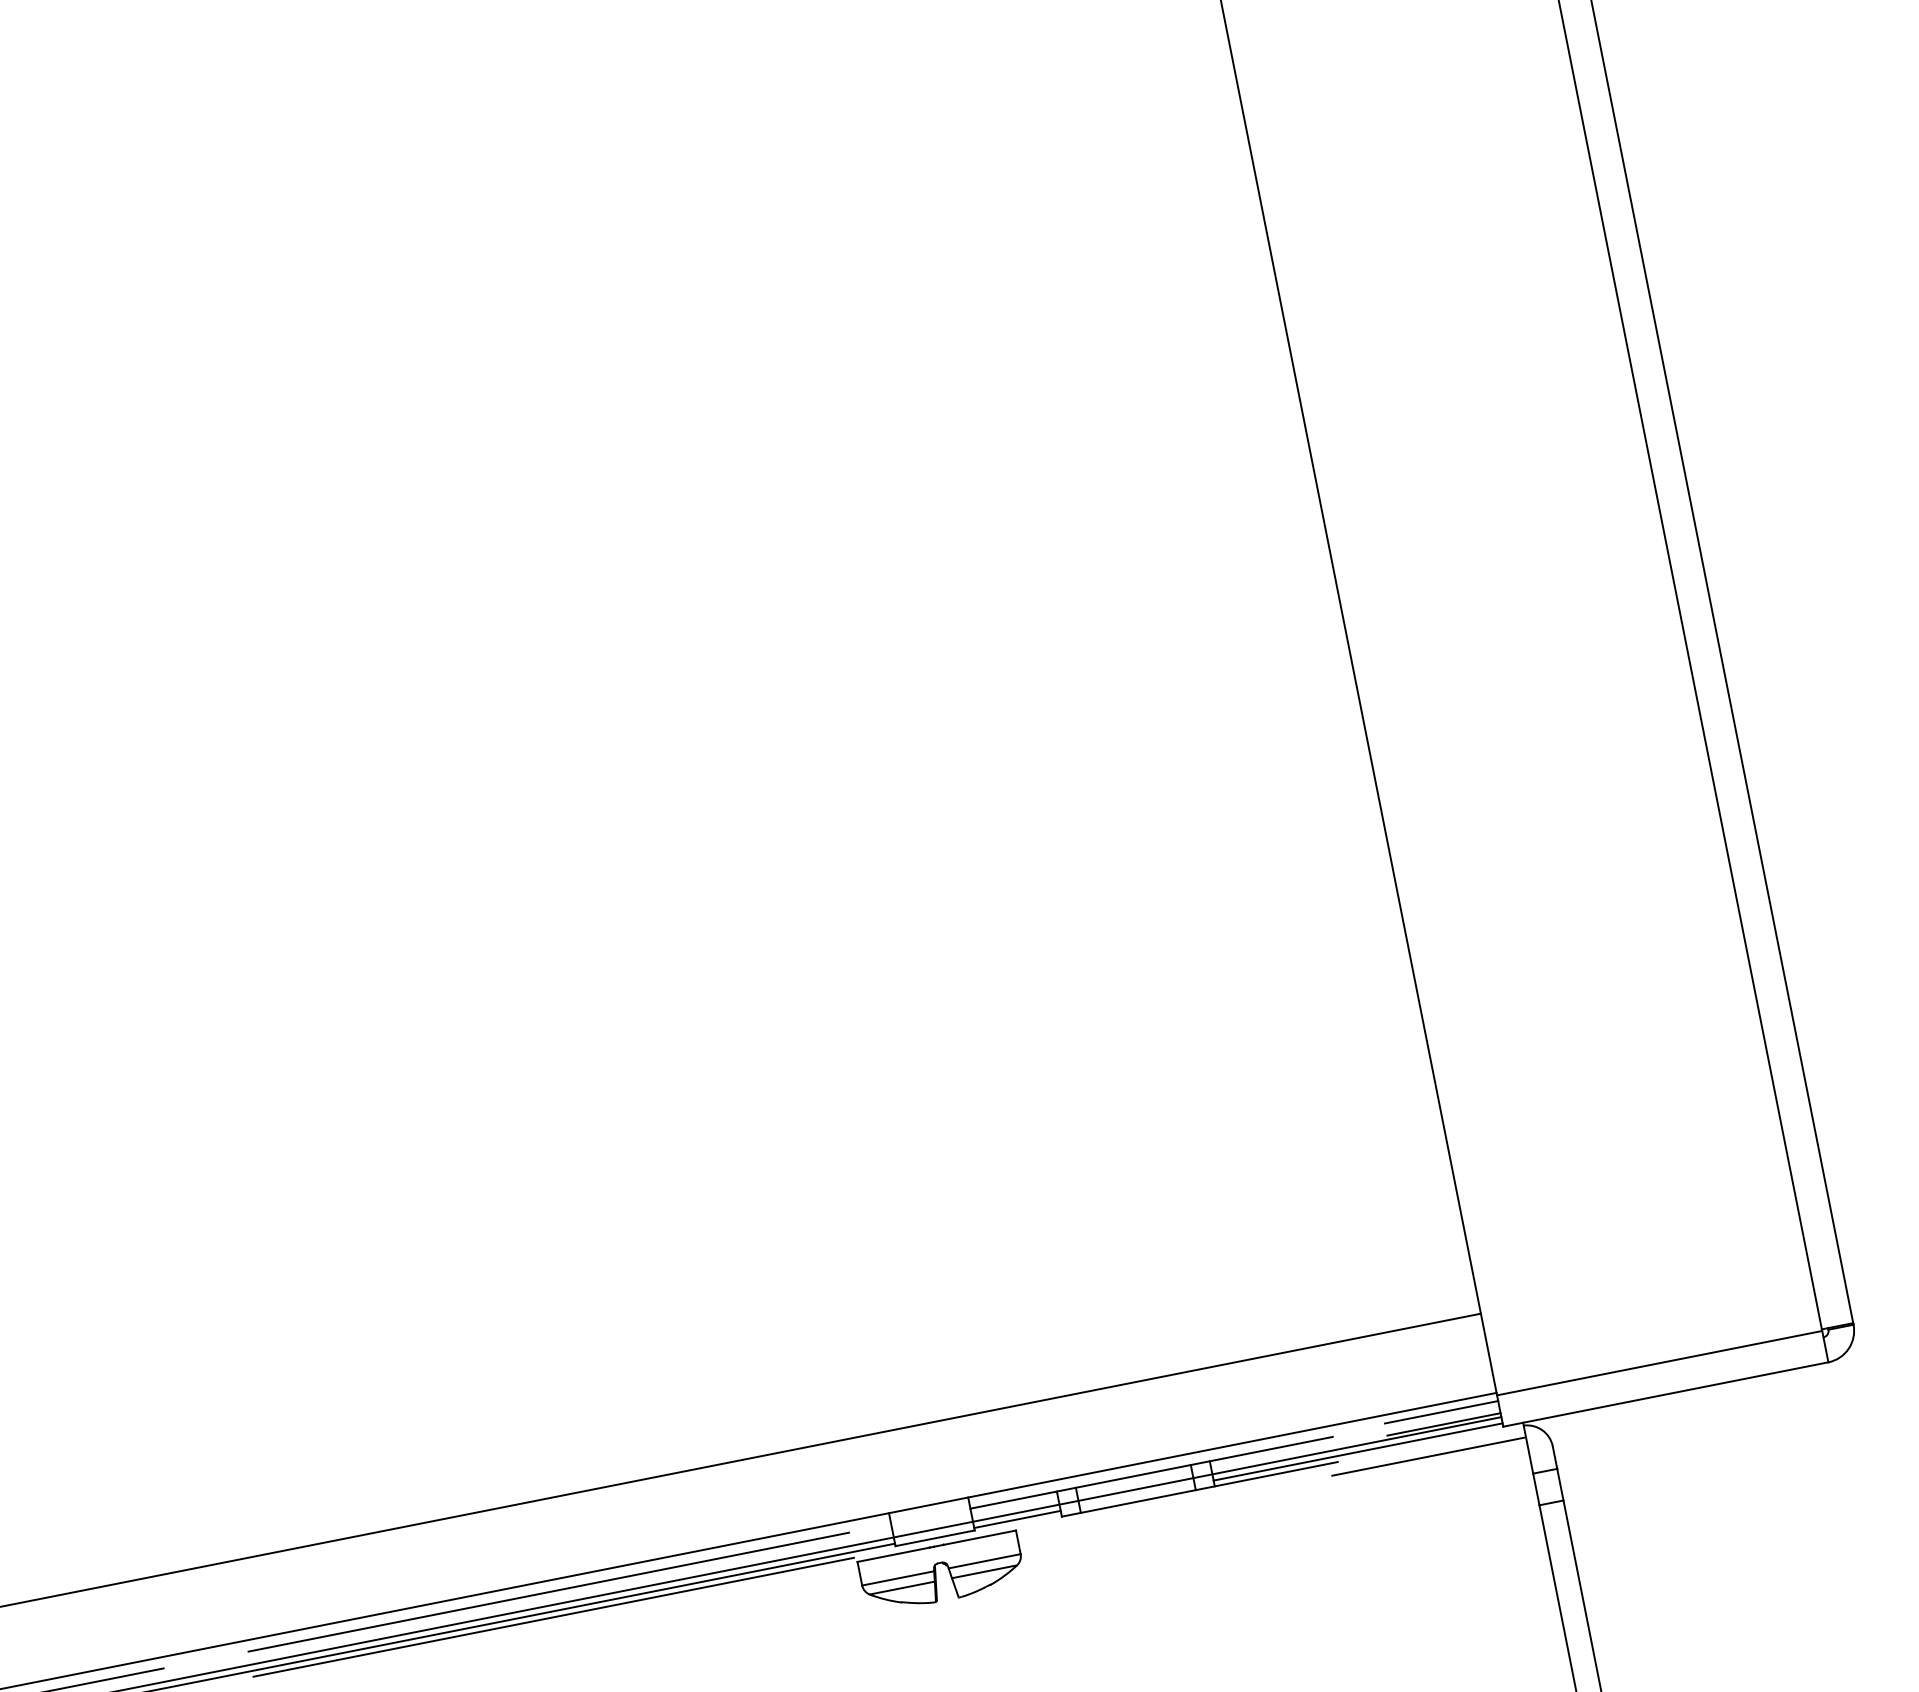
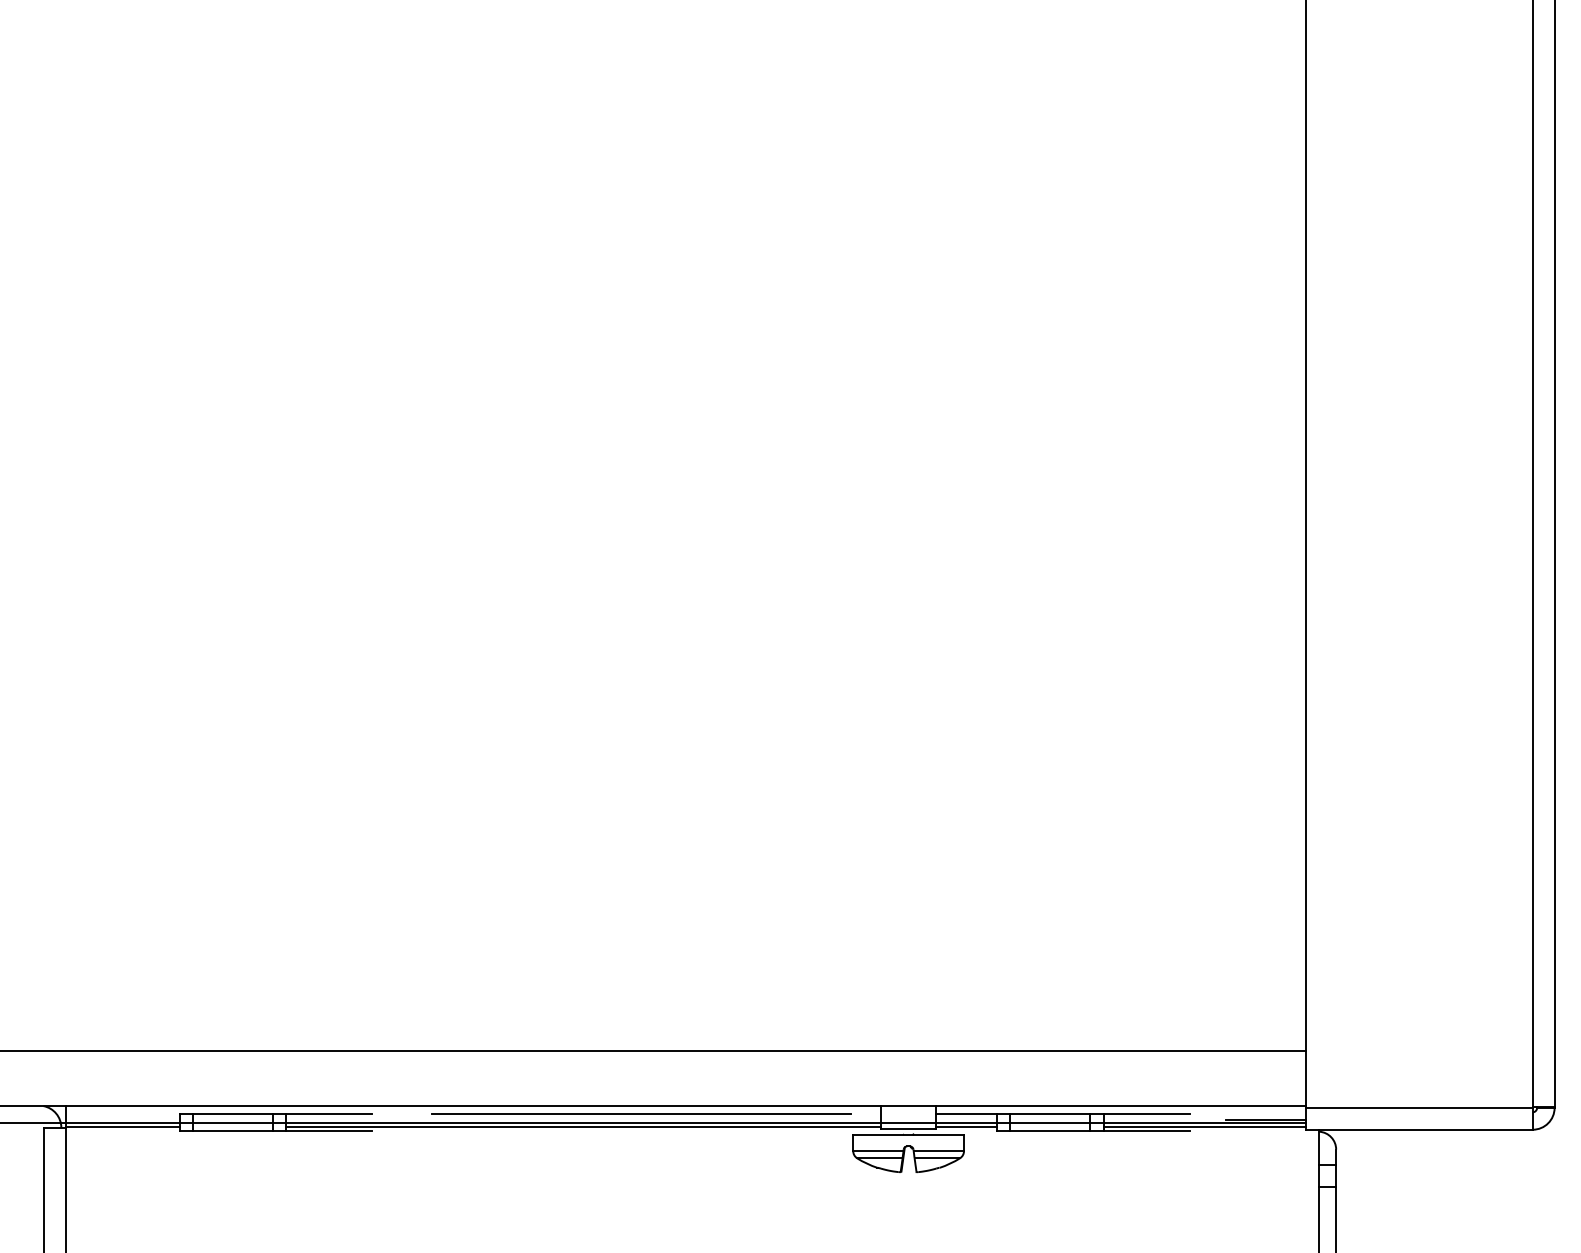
line: (1440, 1411) -> (1265, 1111), removed
line: (1428, 1455) -> (1251, 1139), removed
line: (553, 1617) -> (641, 1131), removed

